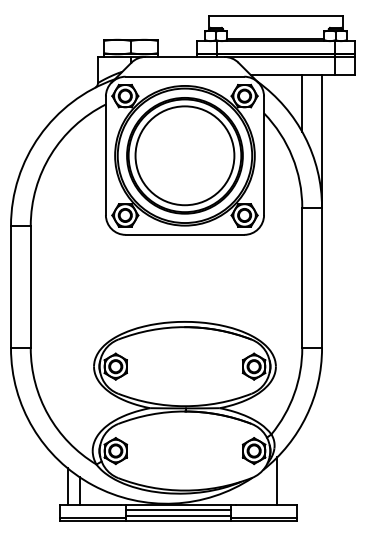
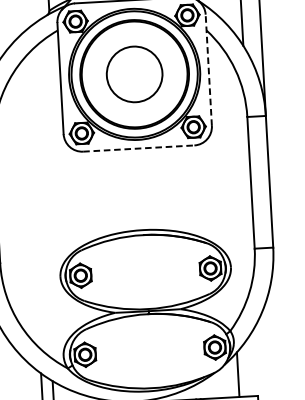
circle: (184, 155) -> (134, 74), size x0.6
line: (264, 155) -> (209, 69), solid -> dashed
line: (185, 234) -> (139, 148), solid -> dashed

